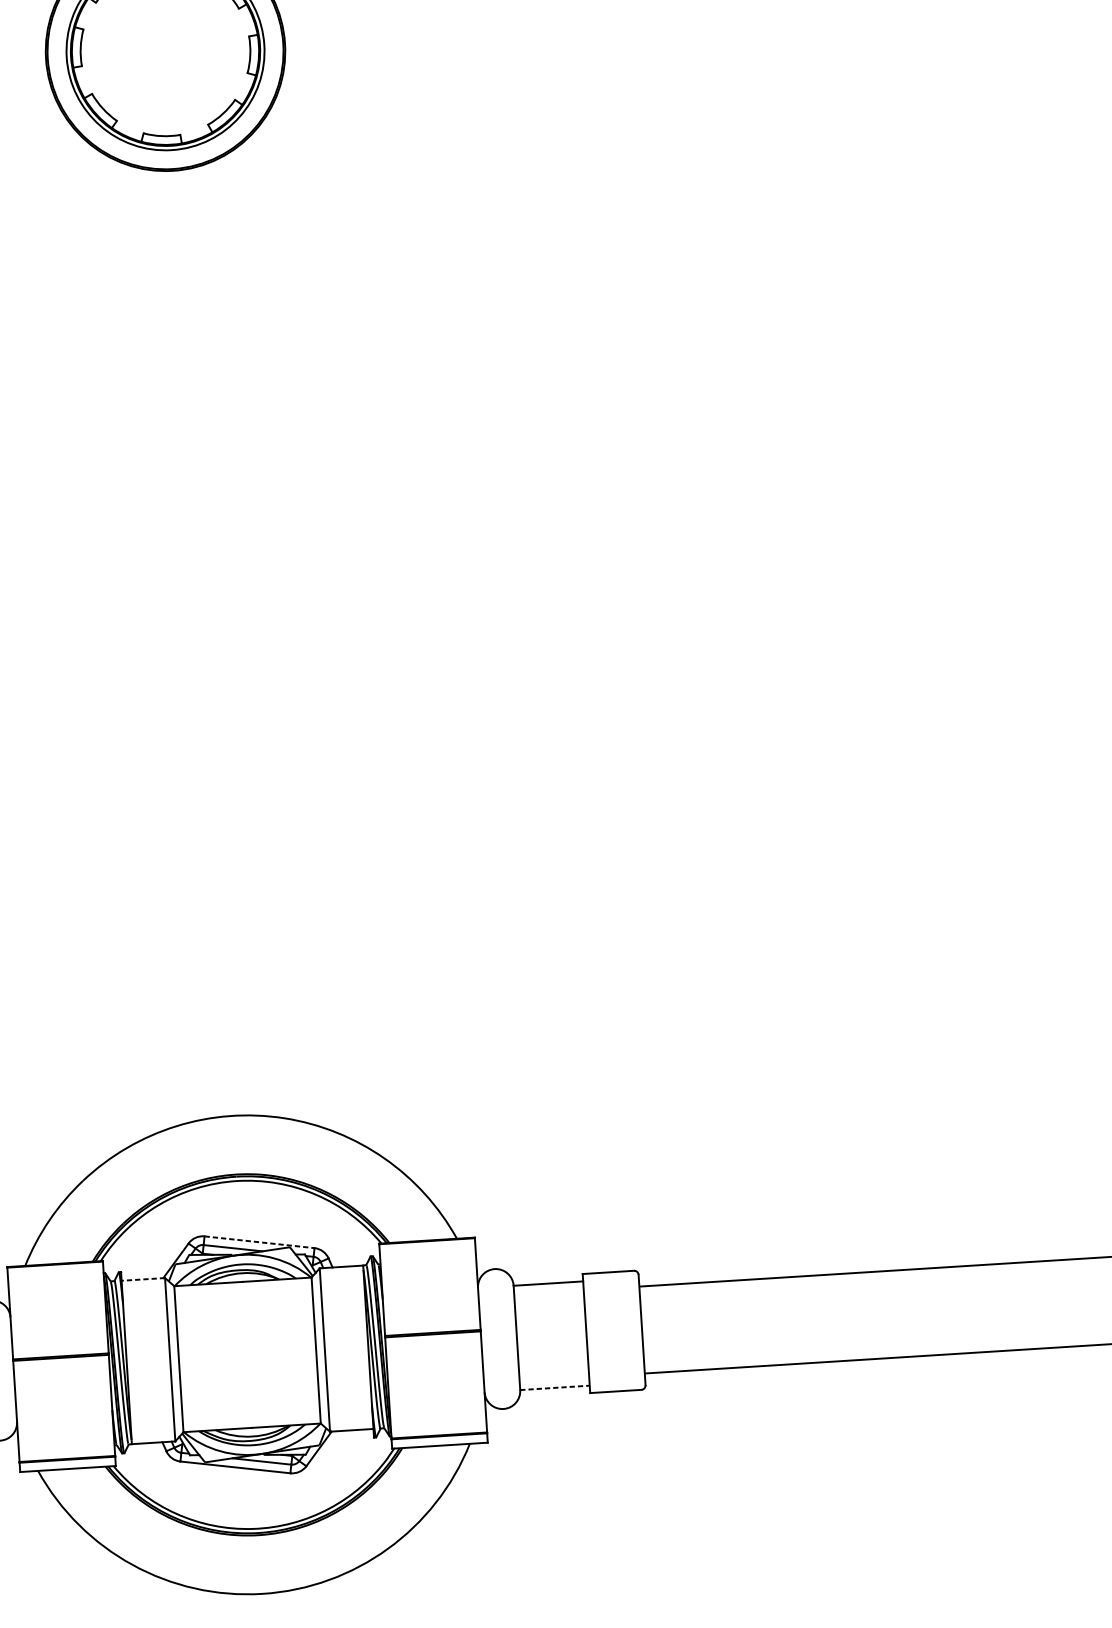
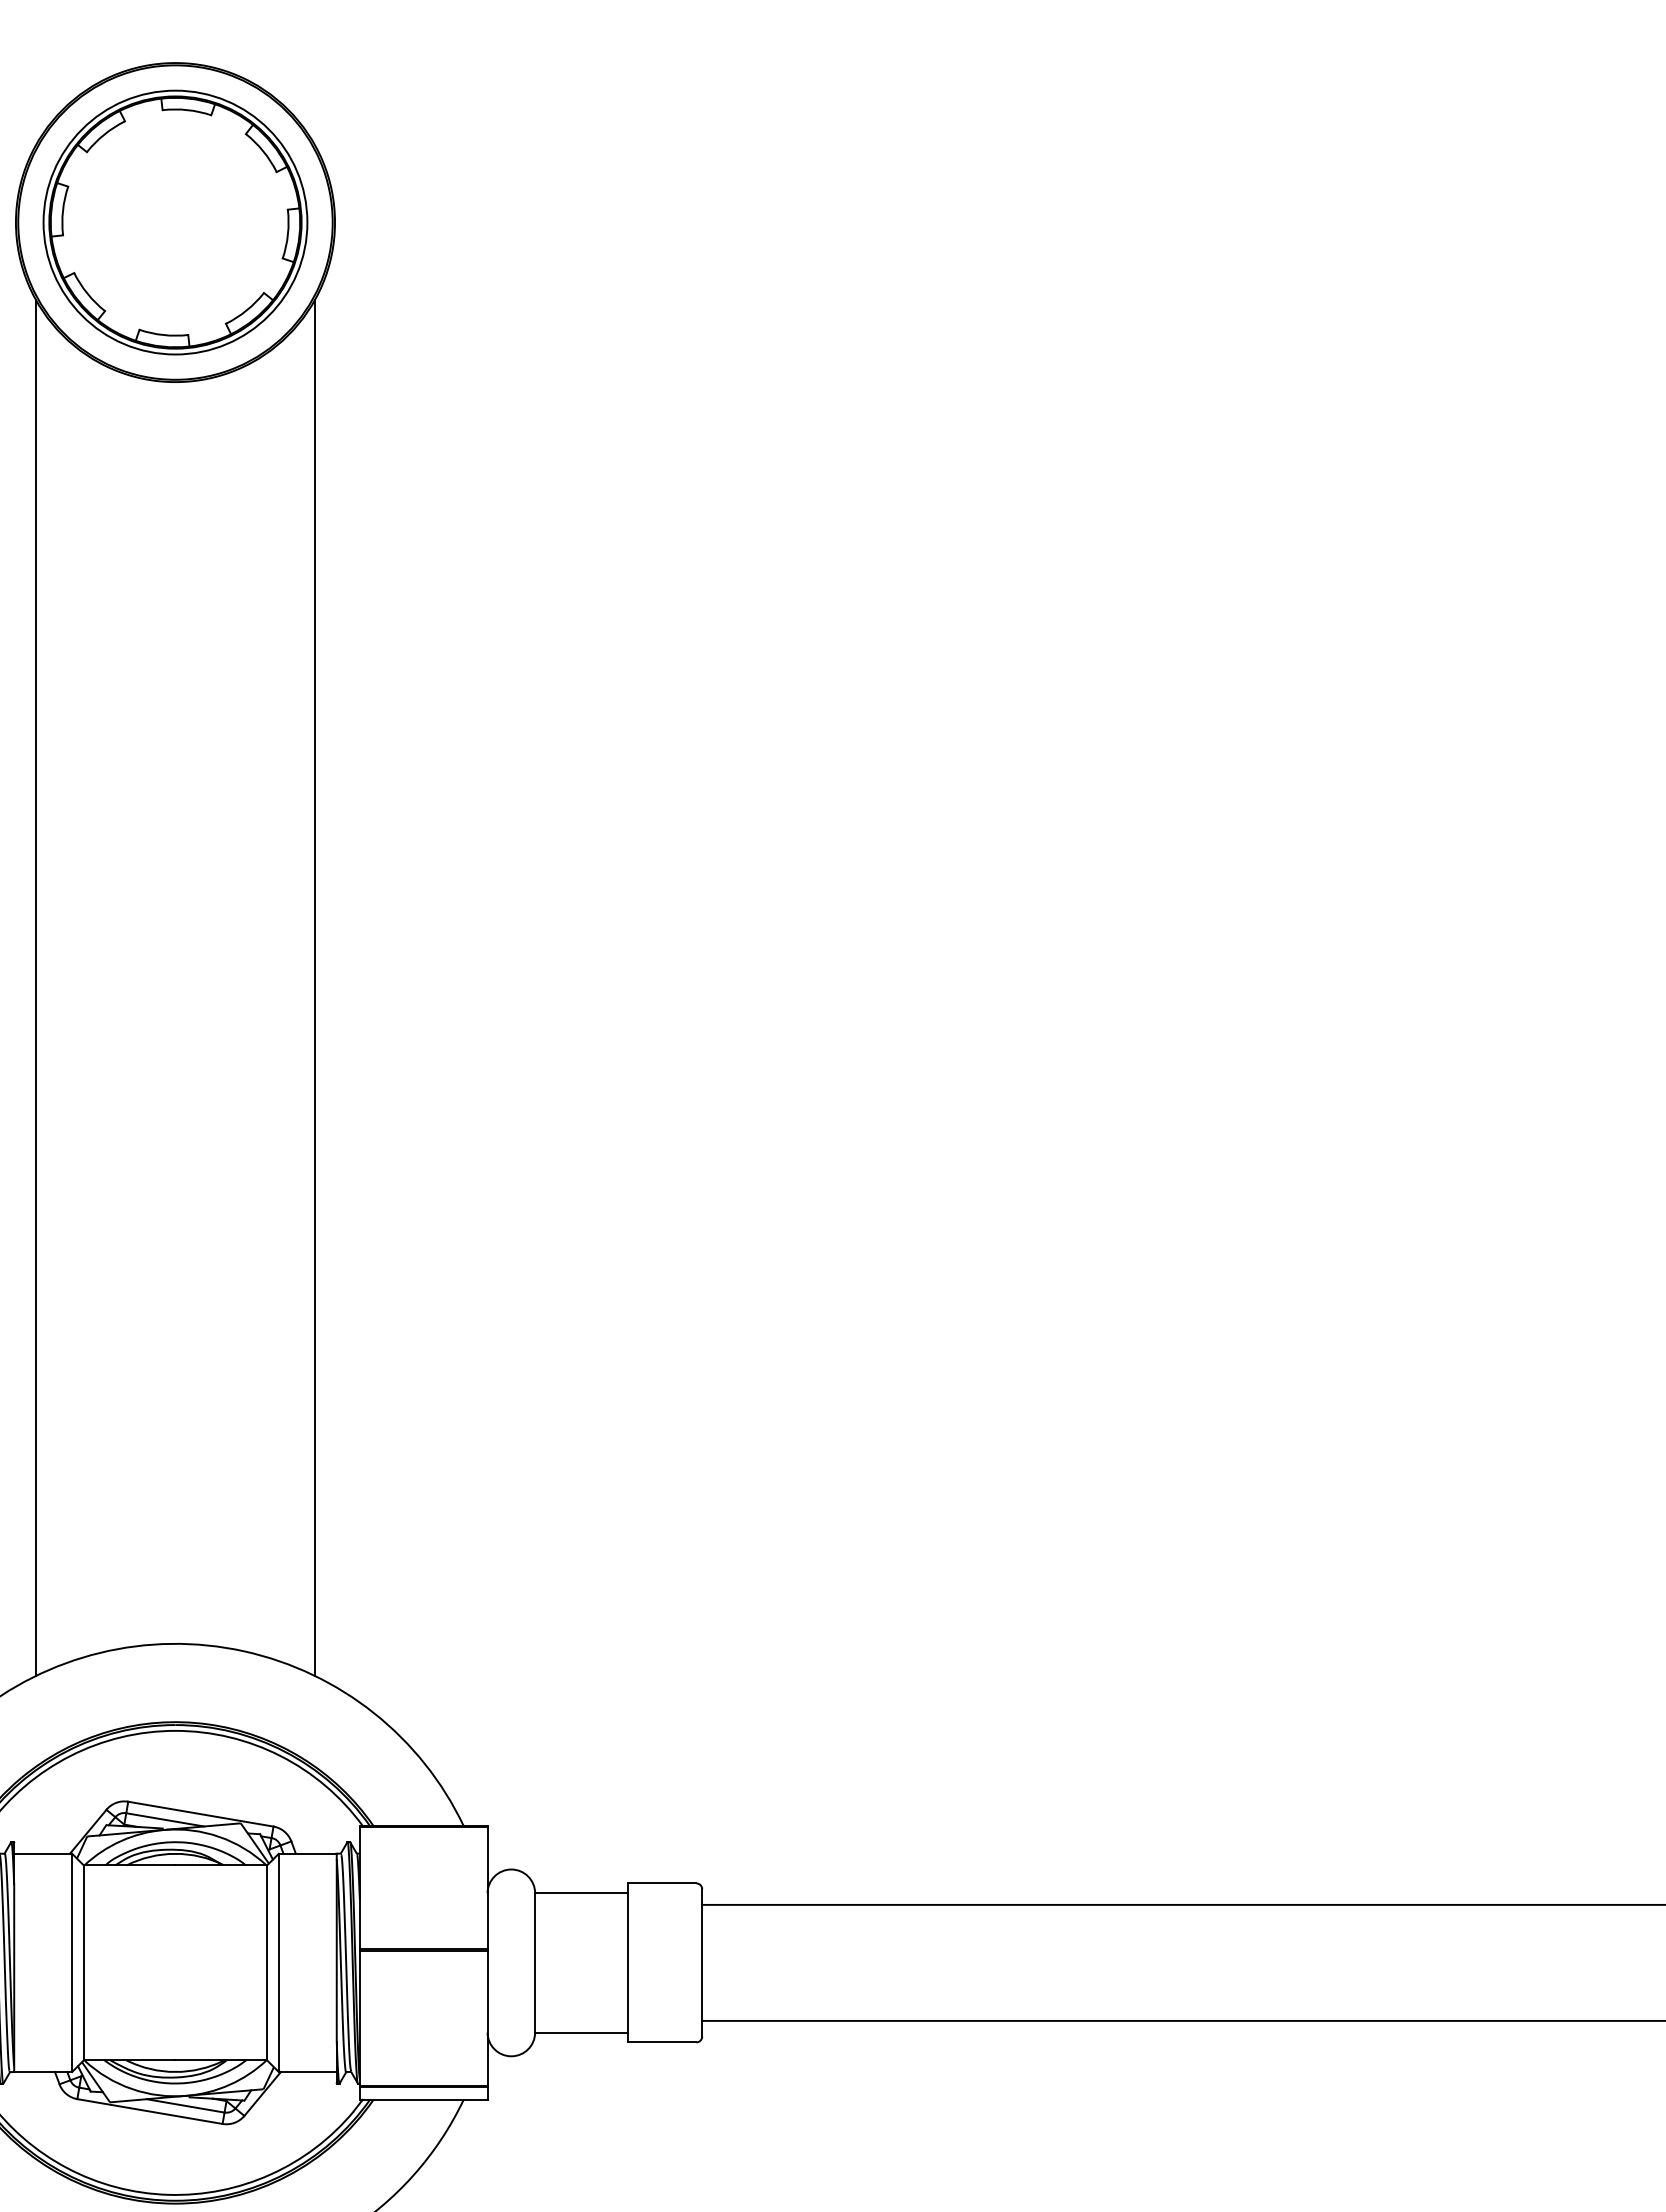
line: (305, 617) -> (314, 987), added
line: (97, 630) -> (36, 987), added
line: (259, 1242) -> (200, 1814), dashed -> solid
line: (142, 1279) -> (42, 1853), dashed -> solid
line: (555, 1387) -> (582, 2032), dashed -> solid

